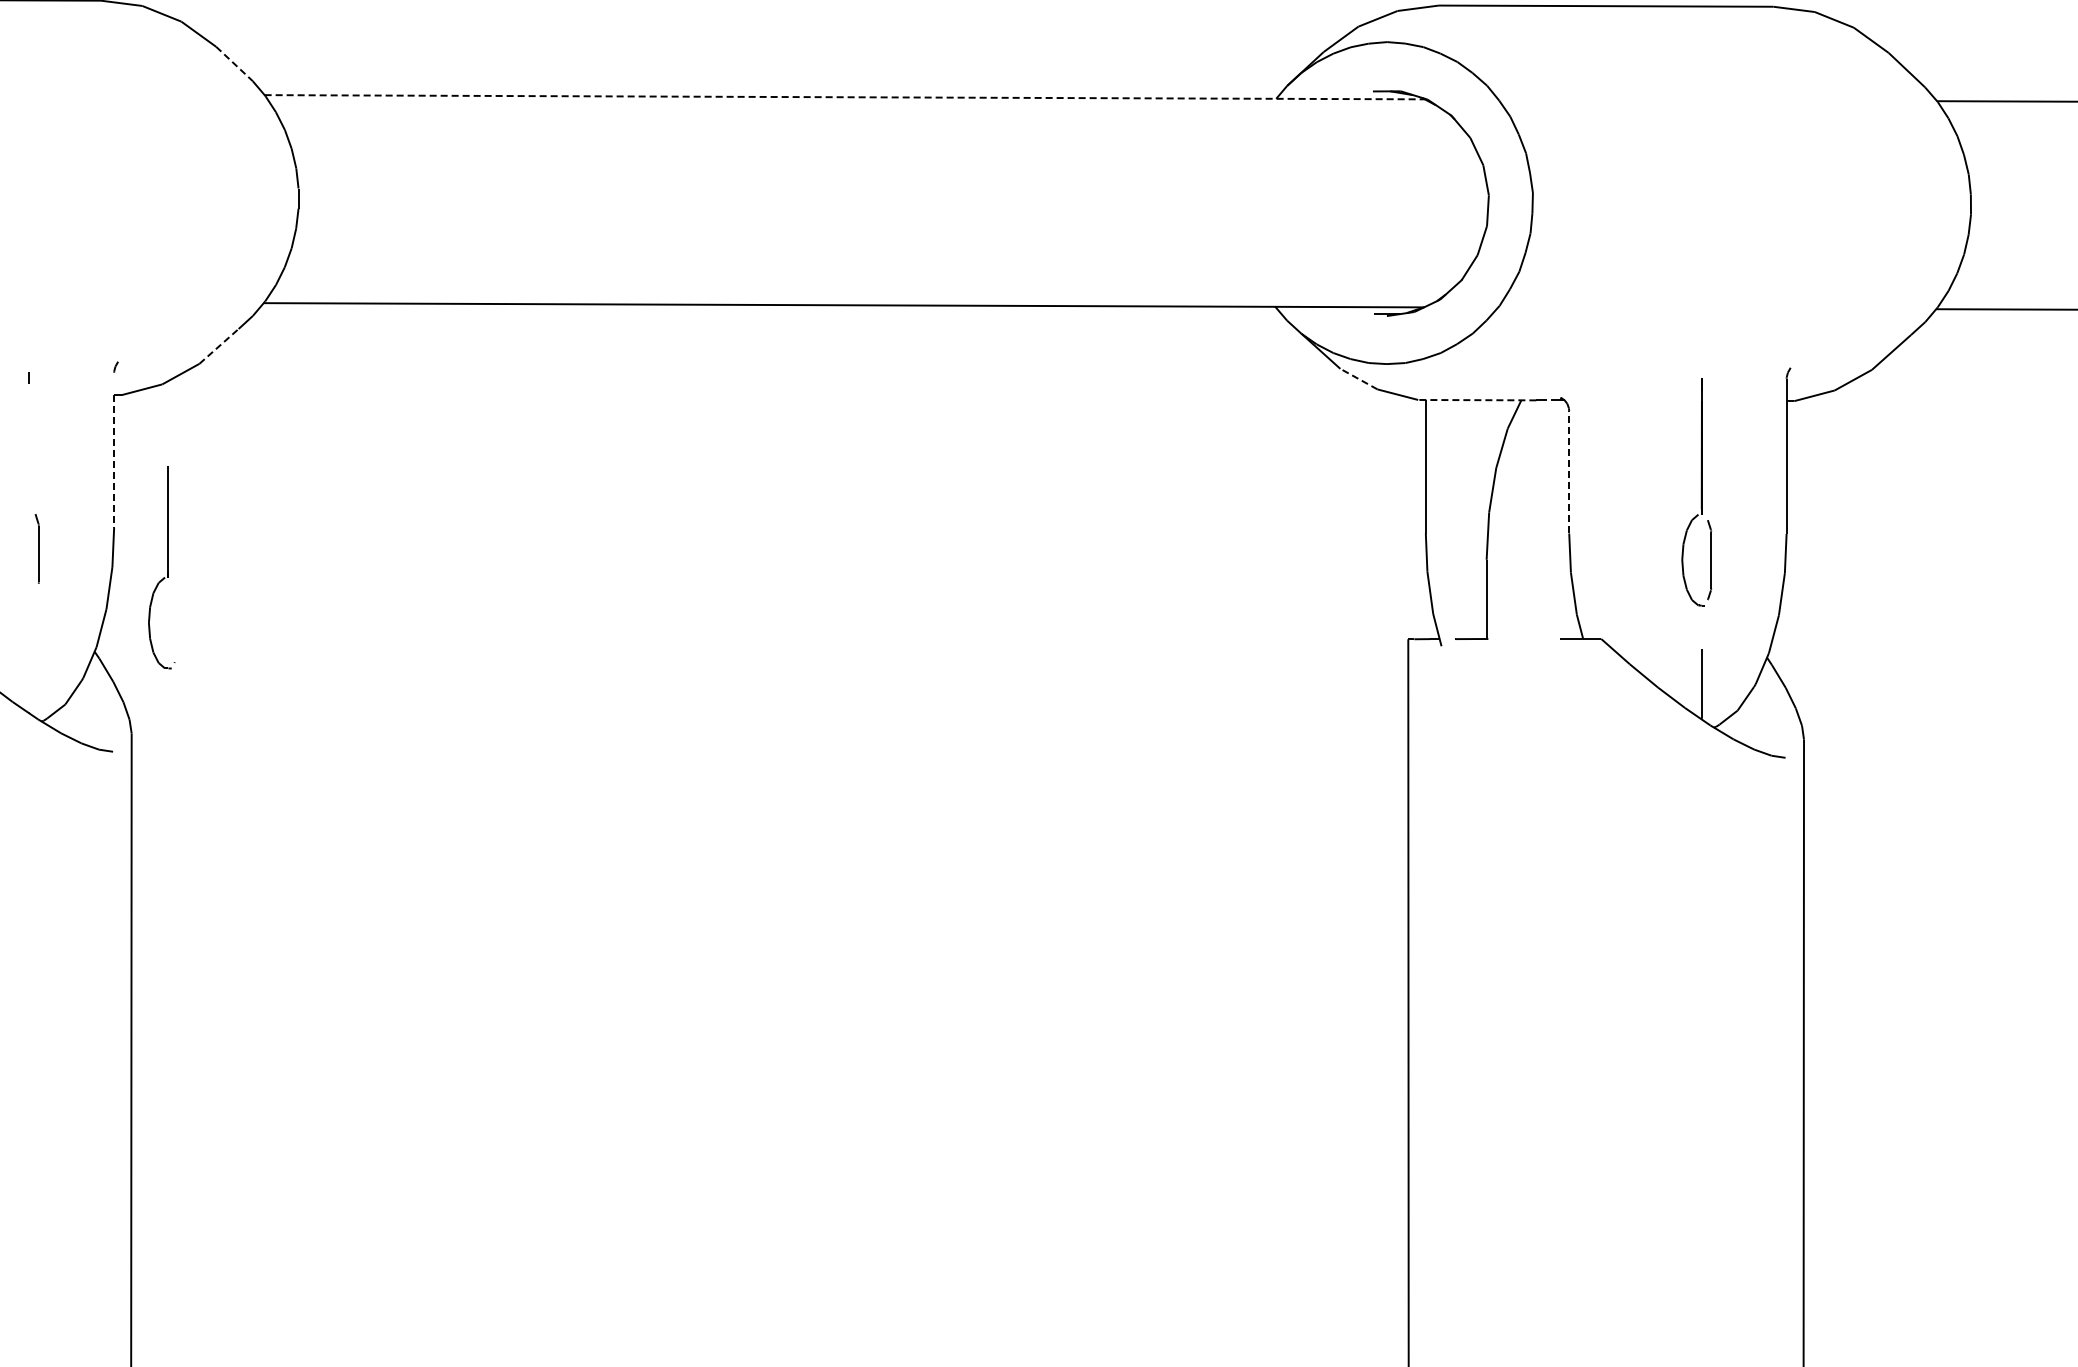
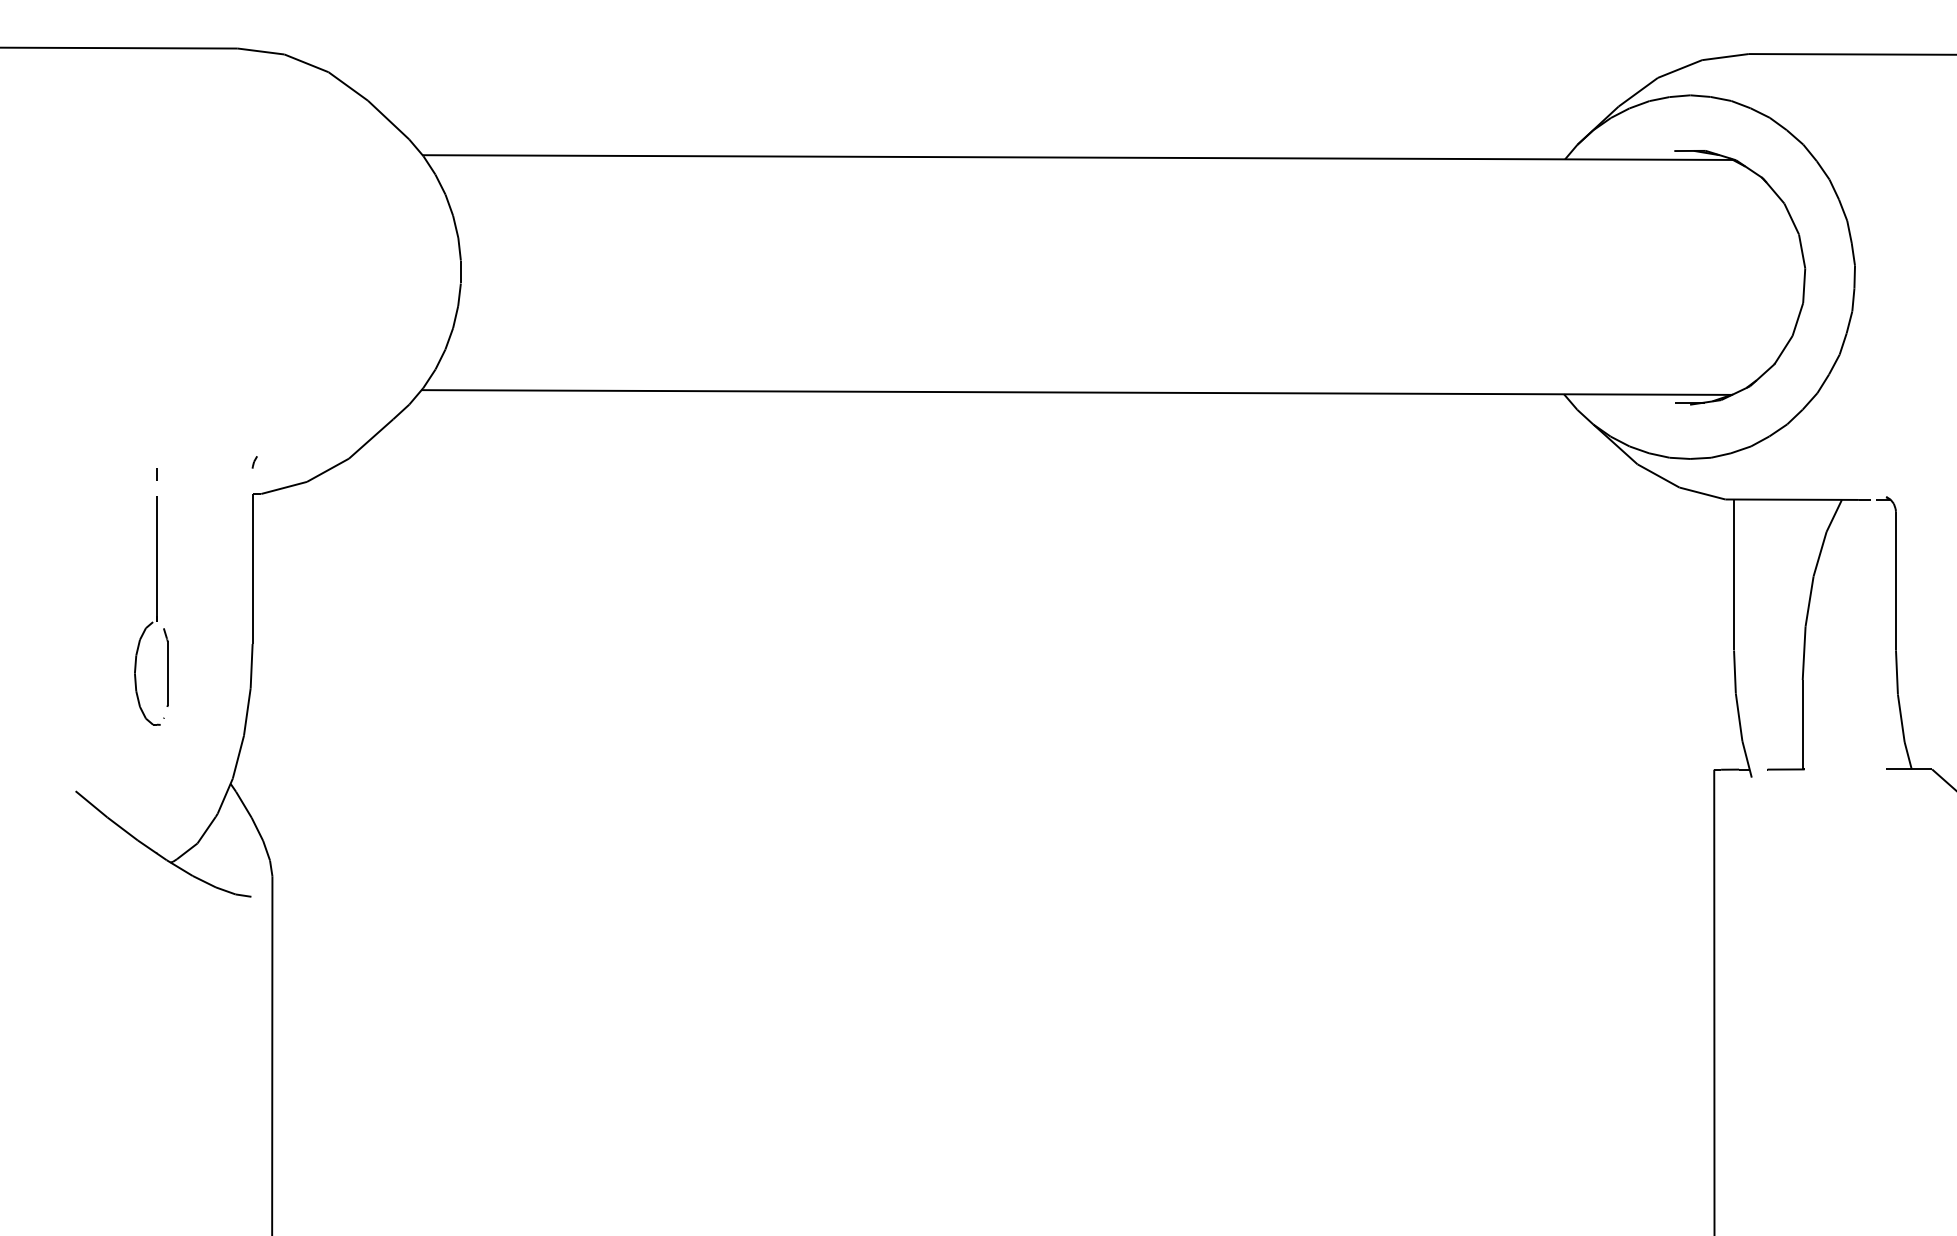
line: (234, 64) -> (388, 120), dashed -> solid
line: (845, 97) -> (1078, 157), dashed -> solid
line: (219, 346) -> (371, 439), dashed -> solid
line: (1358, 378) -> (1658, 475), dashed -> solid
line: (1476, 400) -> (1791, 500), dashed -> solid
line: (114, 462) -> (253, 570), dashed -> solid
line: (1569, 471) -> (1896, 580), dashed -> solid
part: (161, 567) -> (149, 610), moved

